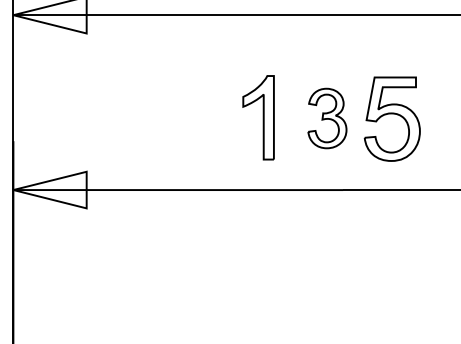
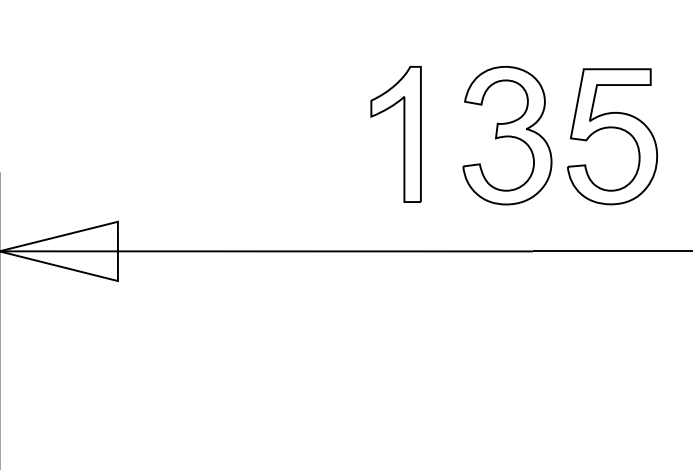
part: (327, 118) -> (507, 135), size x1.43

